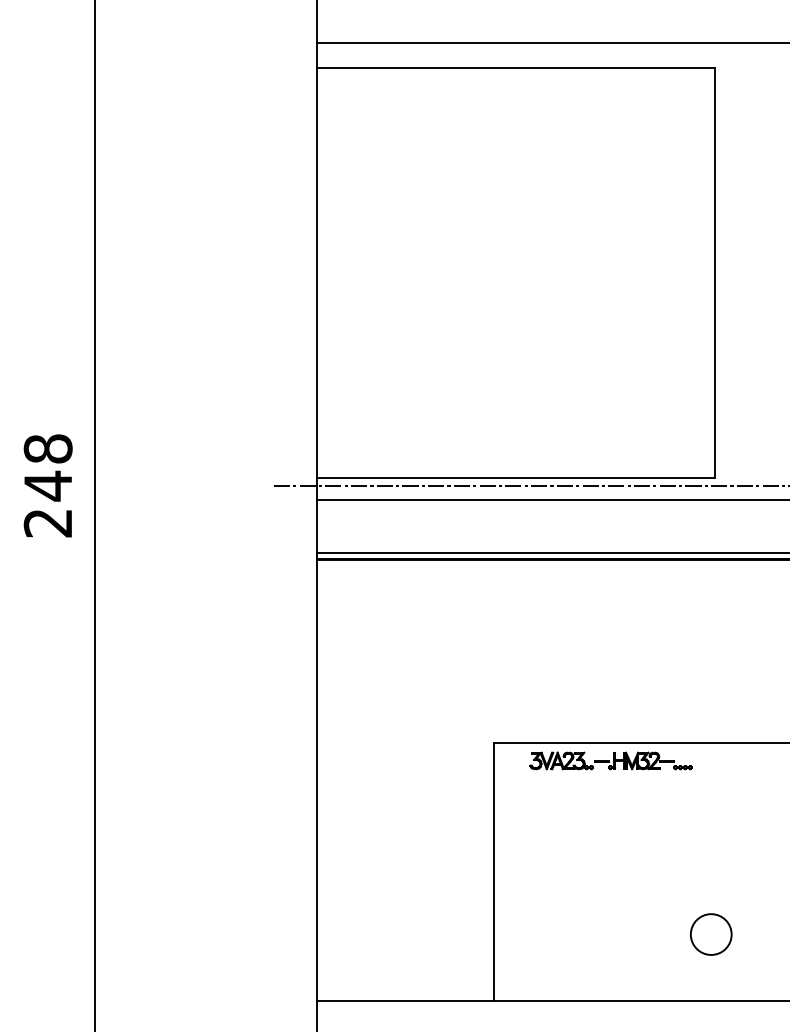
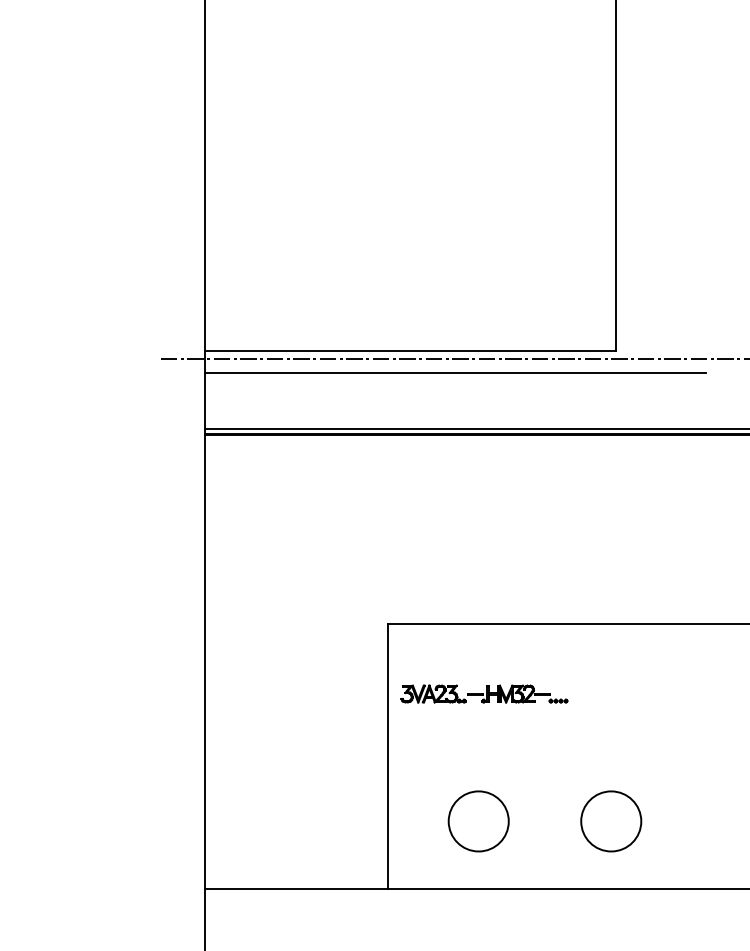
part: (610, 760) -> (483, 693), moved
circle: (582, 934) -> (478, 821), added
circle: (711, 934) -> (611, 821), size x1.43

